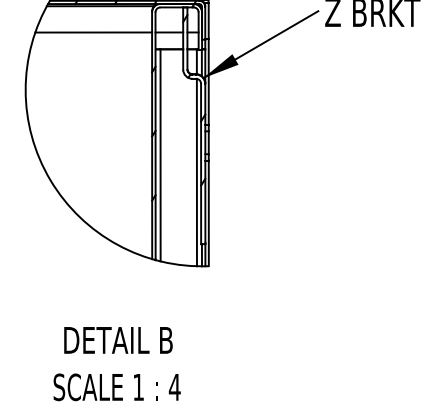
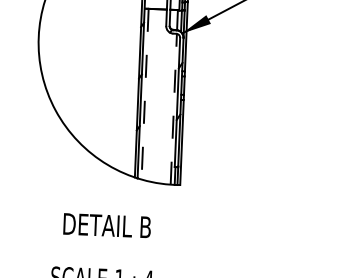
line: (160, 155) -> (145, 94), solid -> dashed
line: (196, 172) -> (173, 109), solid -> dashed
text: (118, 340) -> (107, 225), moved

